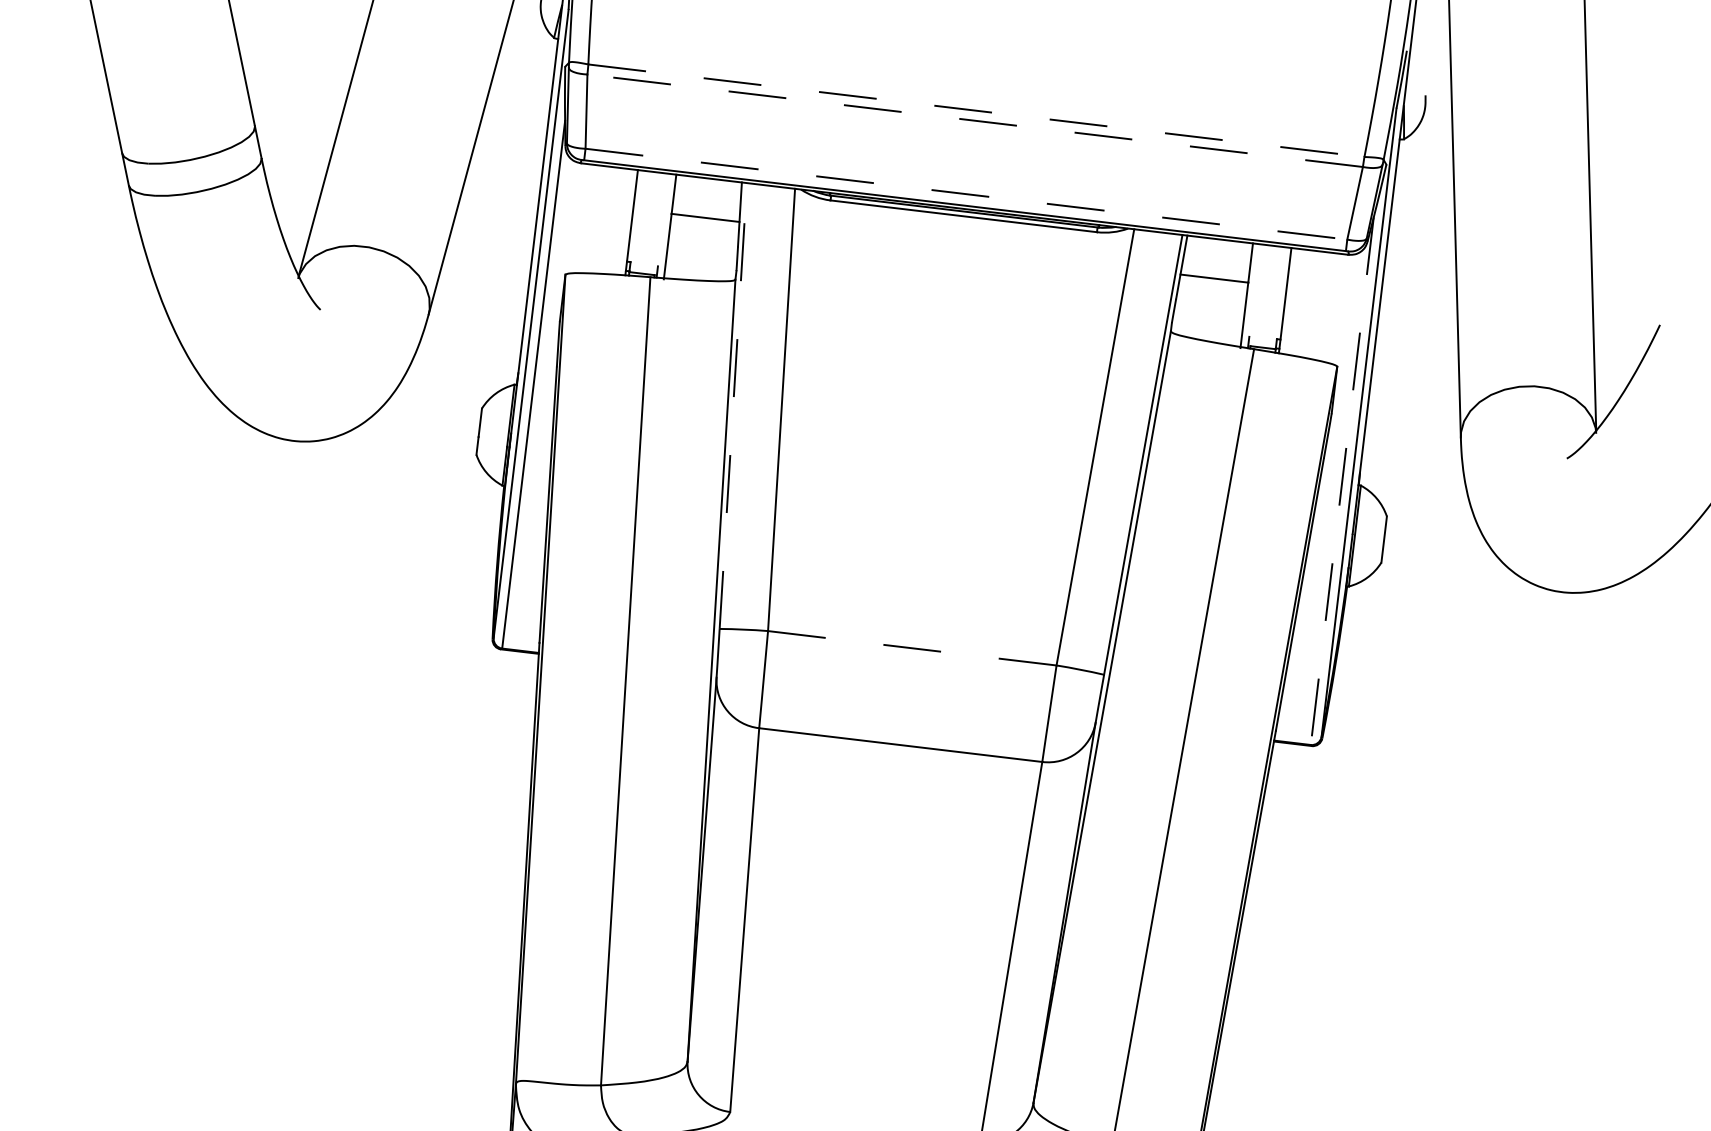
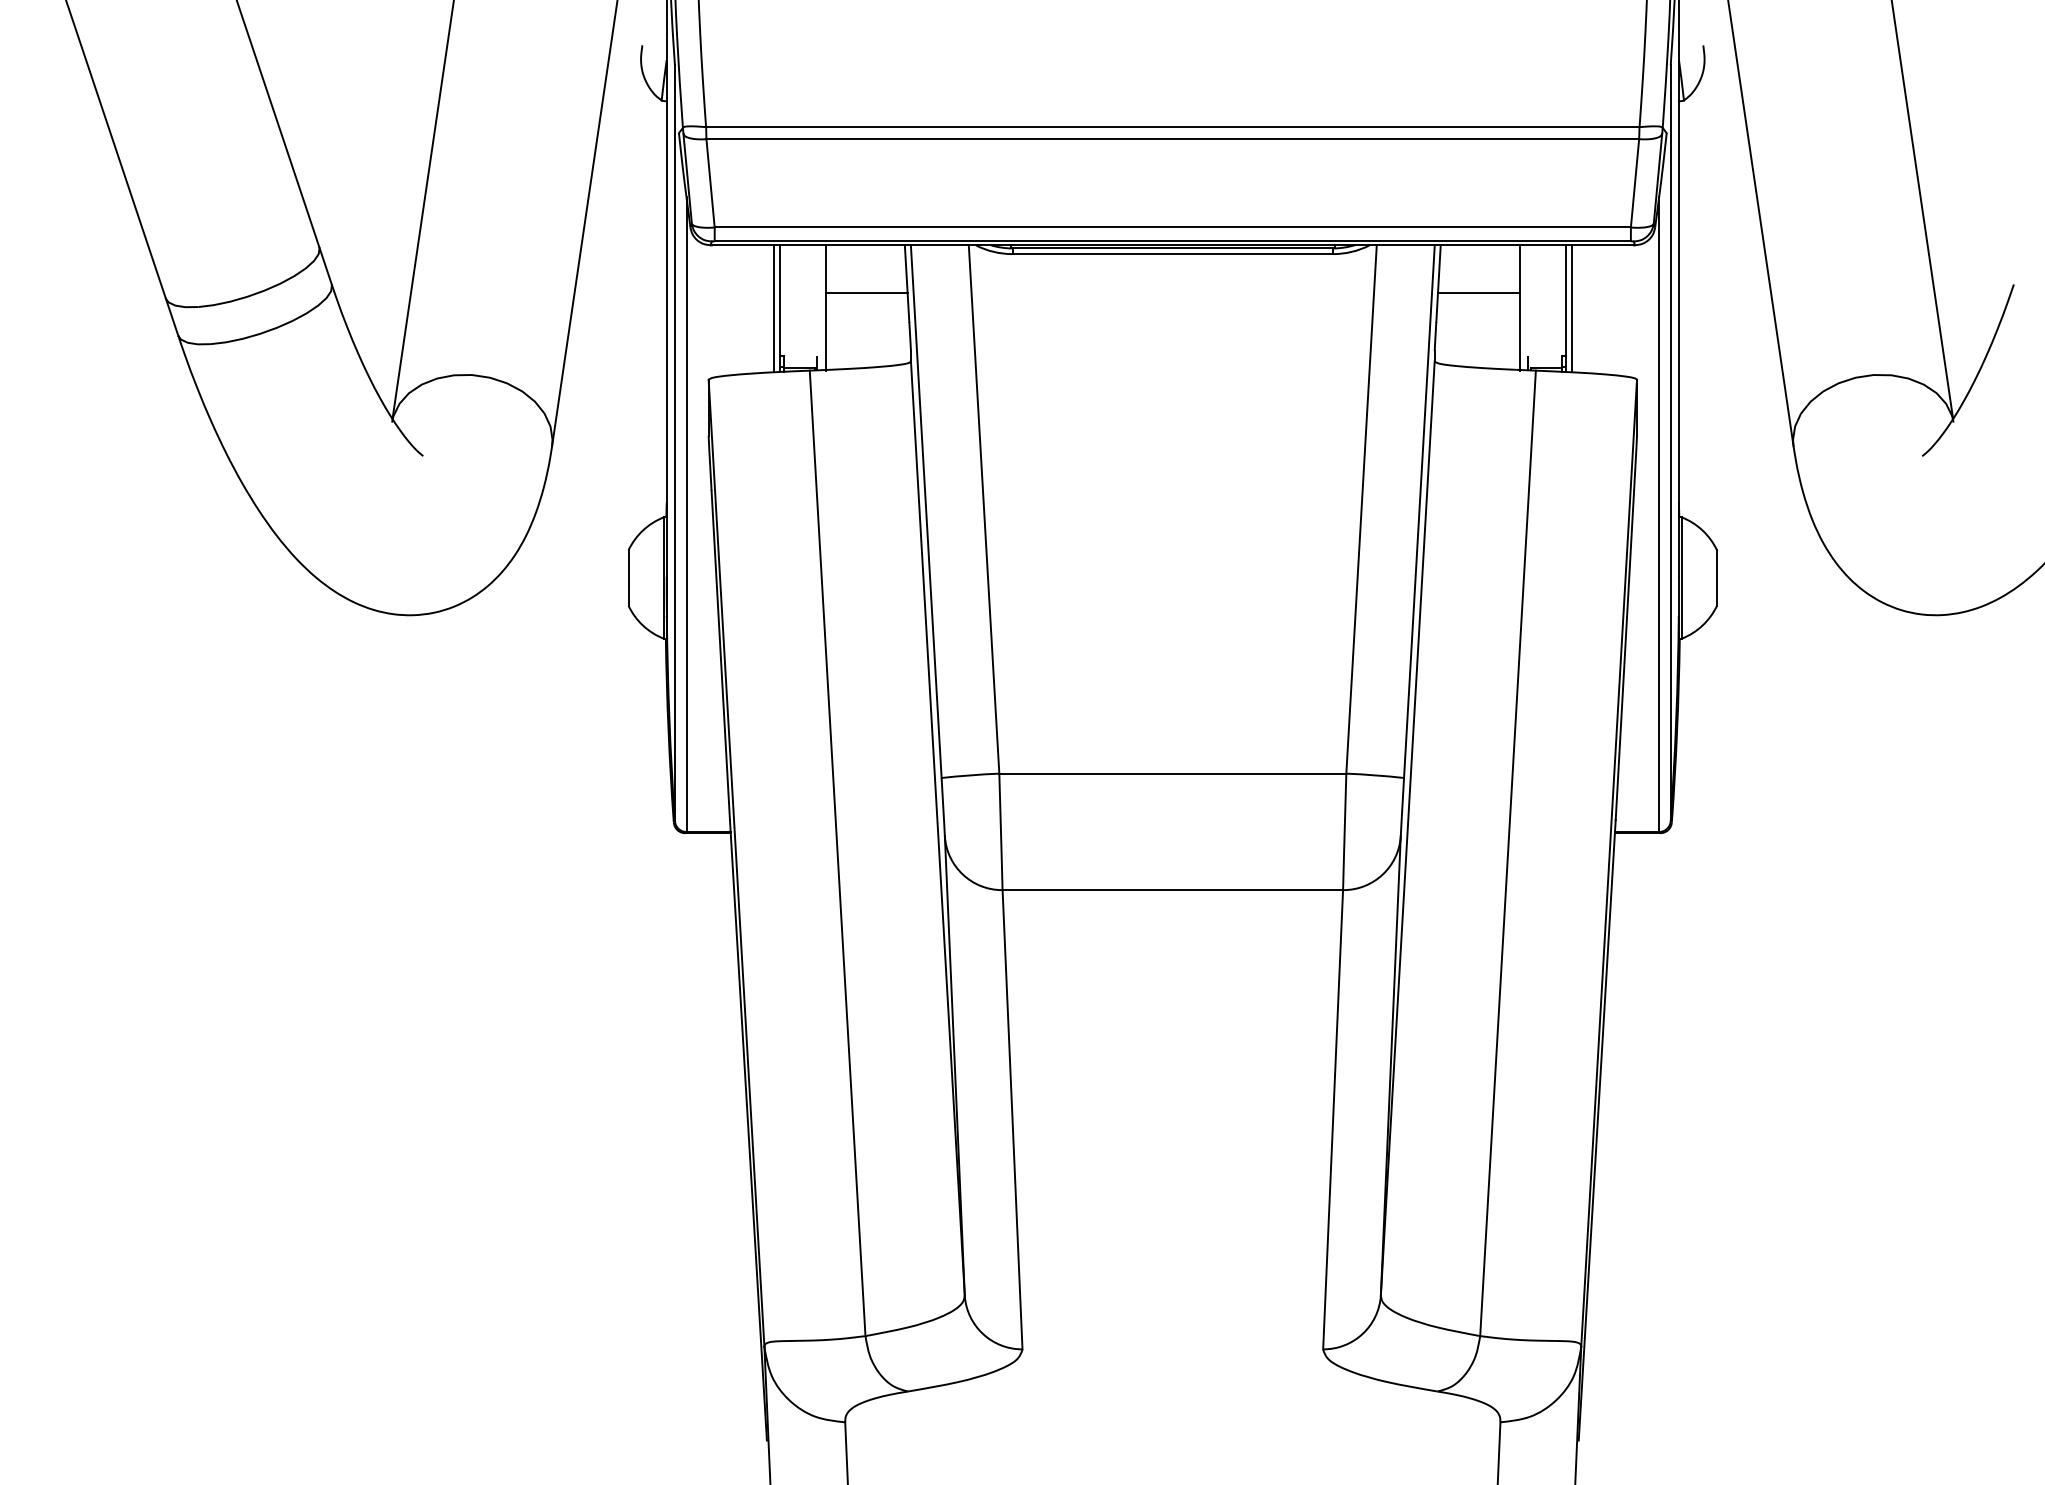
line: (976, 111) -> (1172, 127), dashed -> solid
line: (974, 120) -> (1172, 139), dashed -> solid
line: (967, 194) -> (1173, 227), dashed -> solid
line: (626, 221) -> (773, 308), added
line: (1289, 301) -> (1571, 308), added
line: (733, 405) -> (926, 511), dashed -> solid
line: (1342, 481) -> (1659, 515), dashed -> solid
line: (912, 648) -> (1173, 773), dashed -> solid

